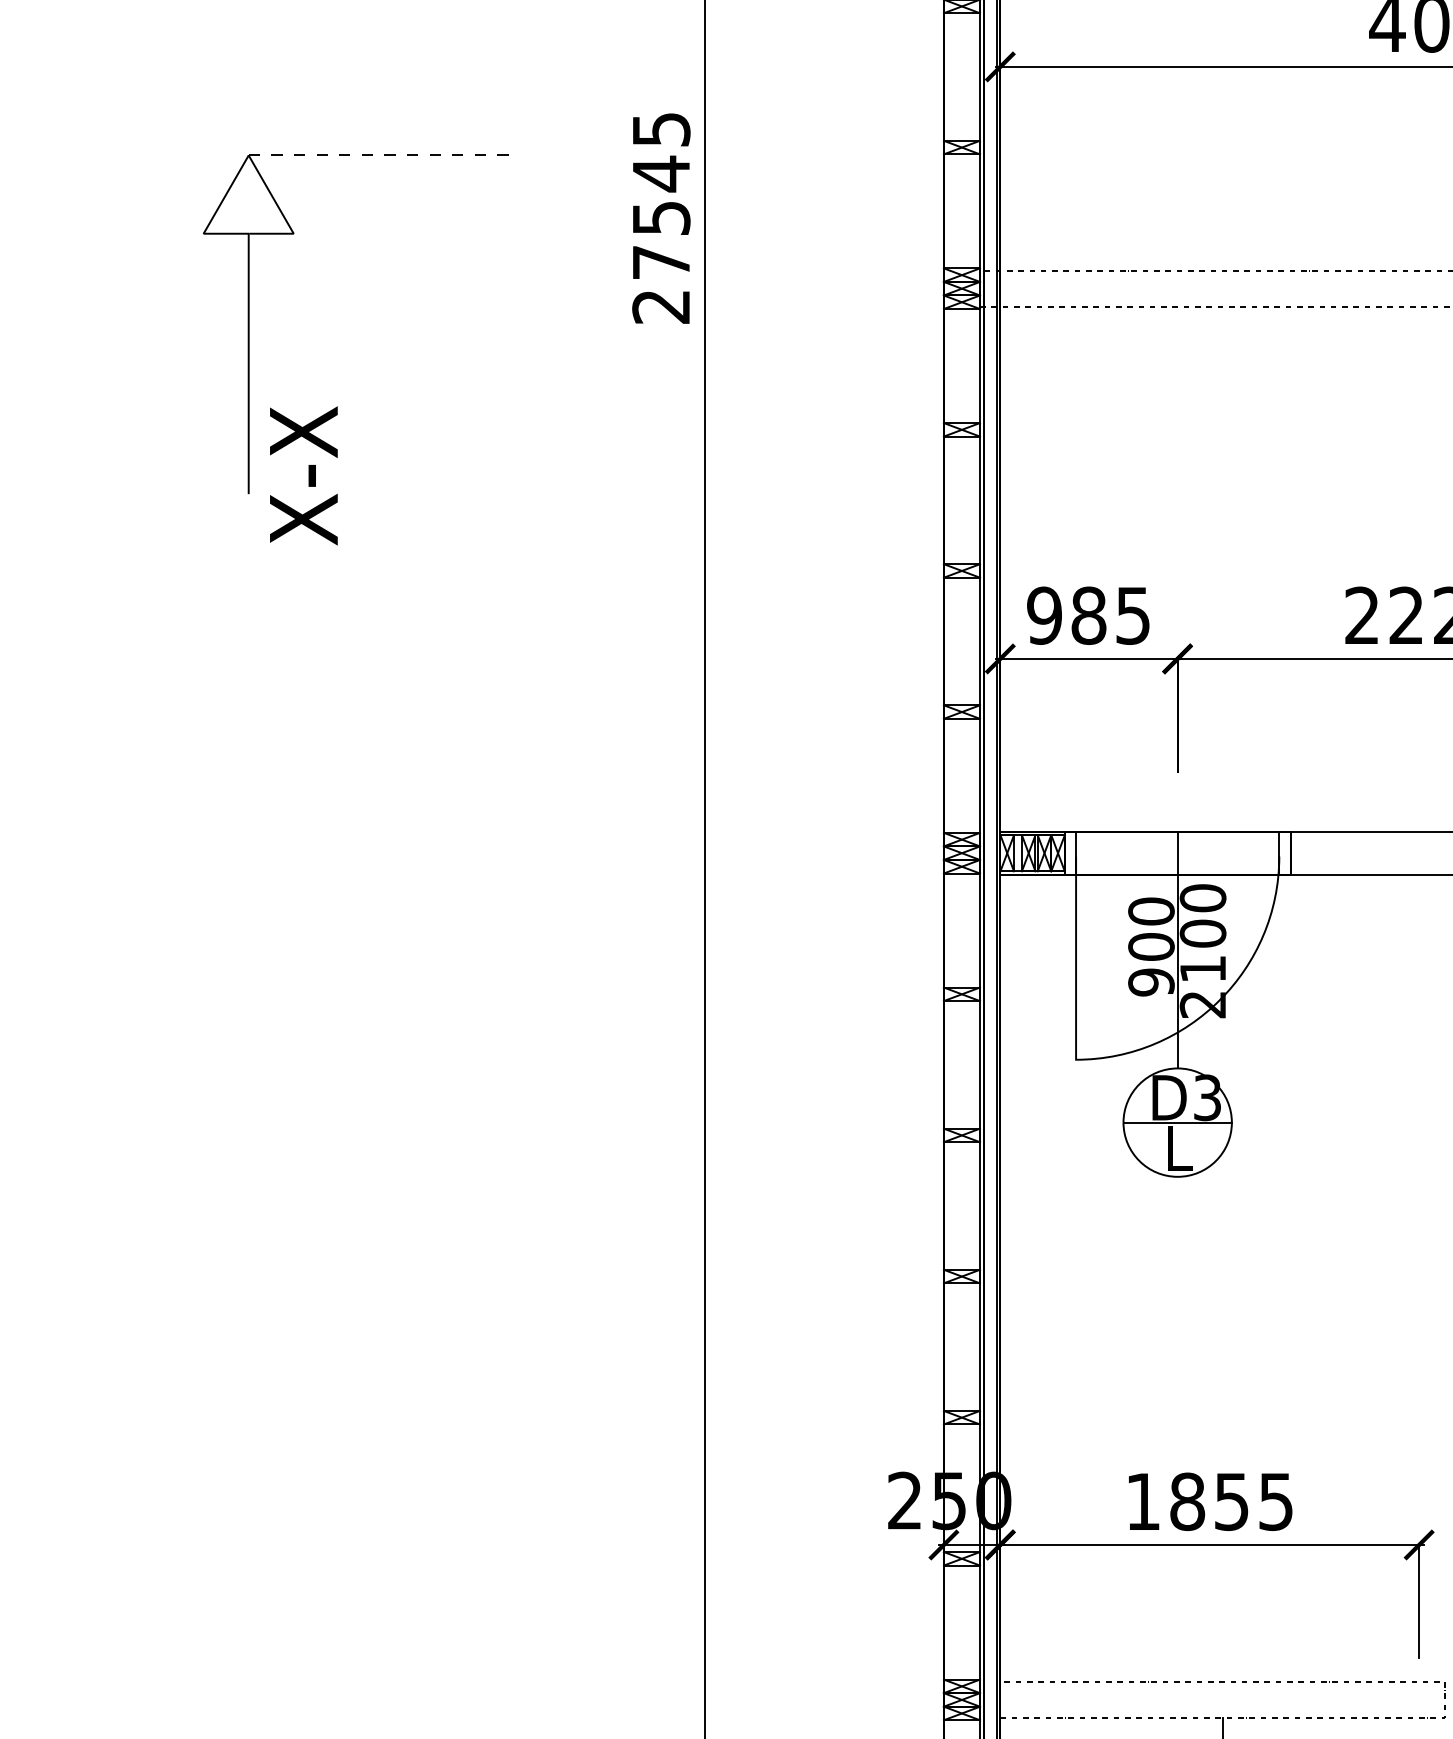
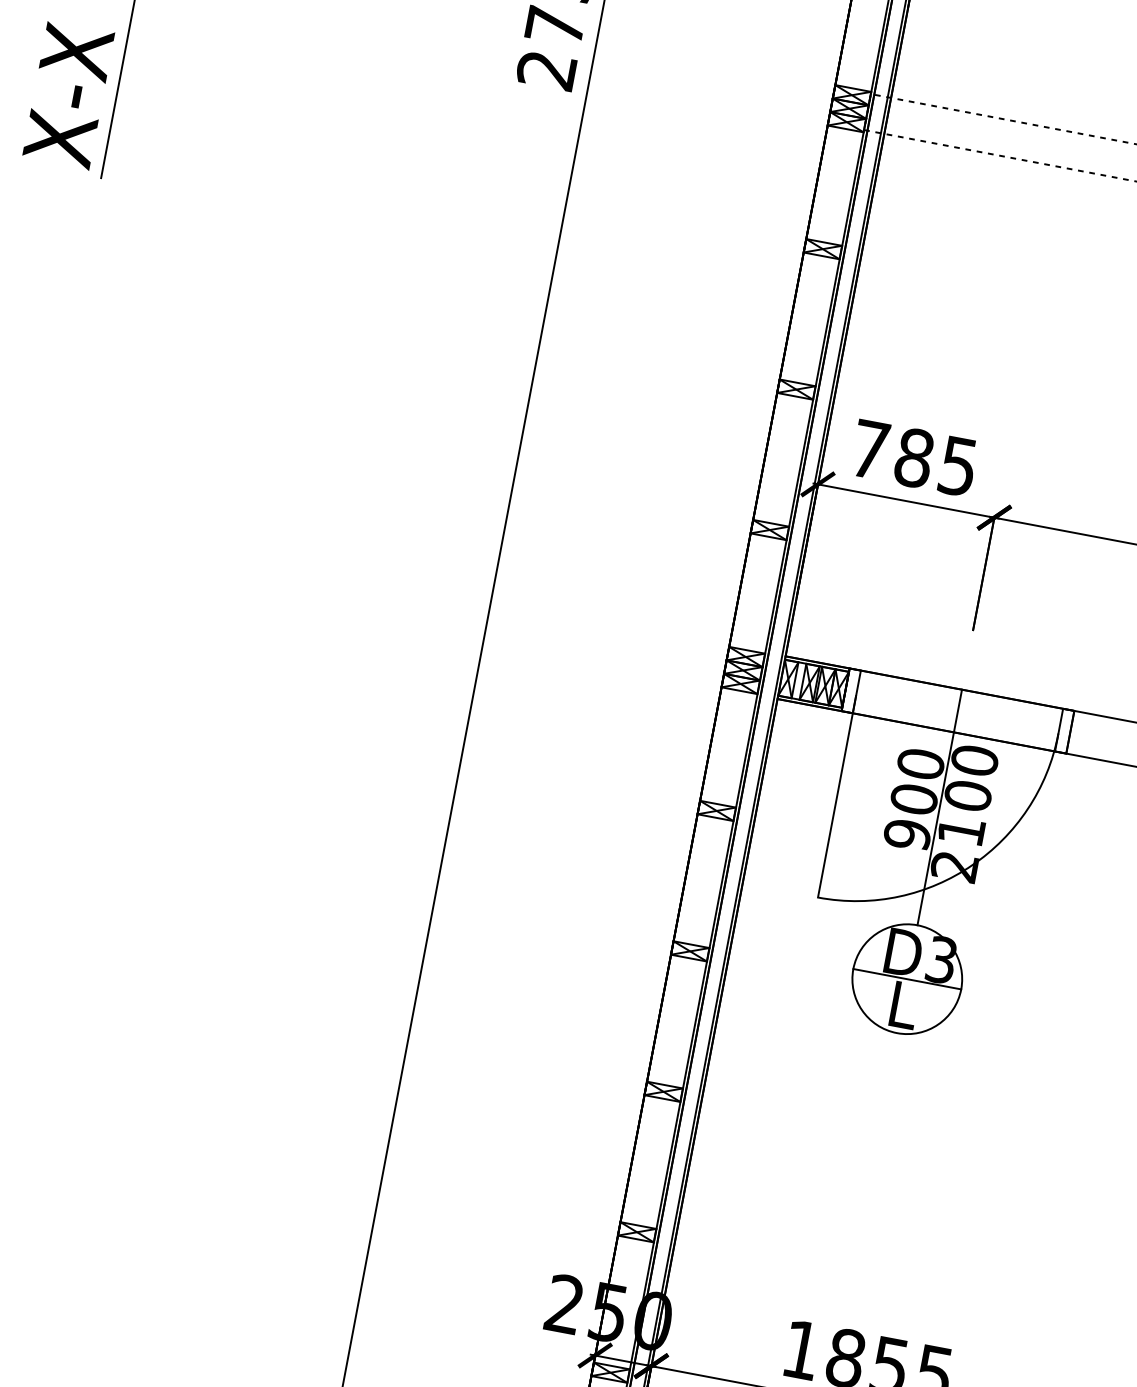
text: (303, 475) -> (68, 94), moved
text: (1044, 615) -> (870, 449), 985 -> 785

